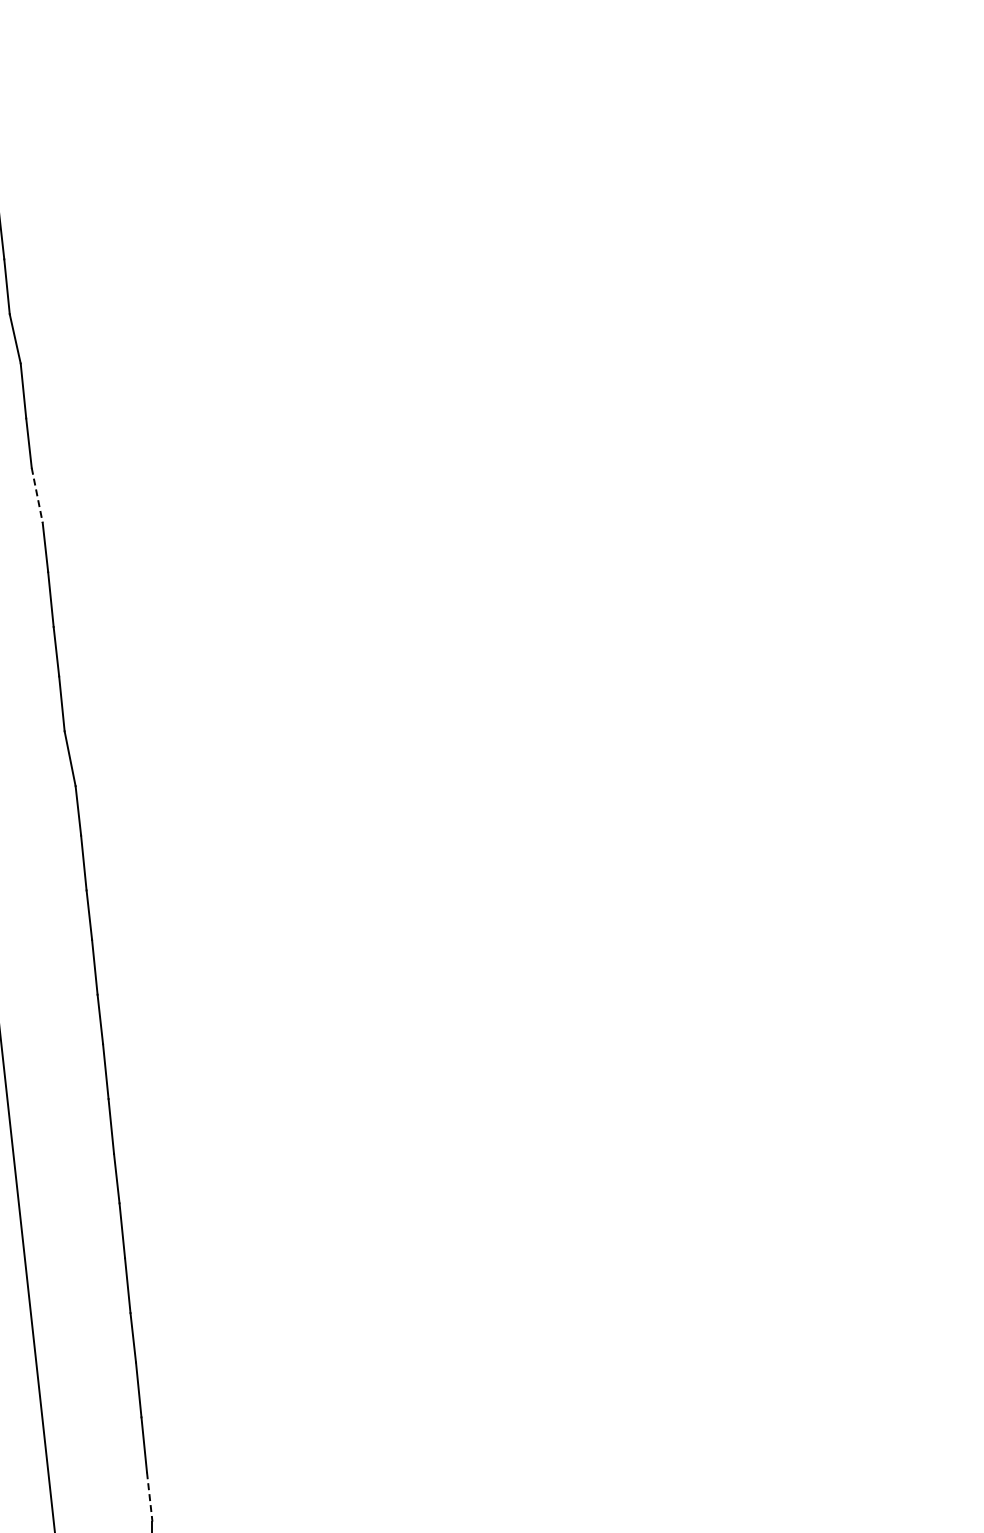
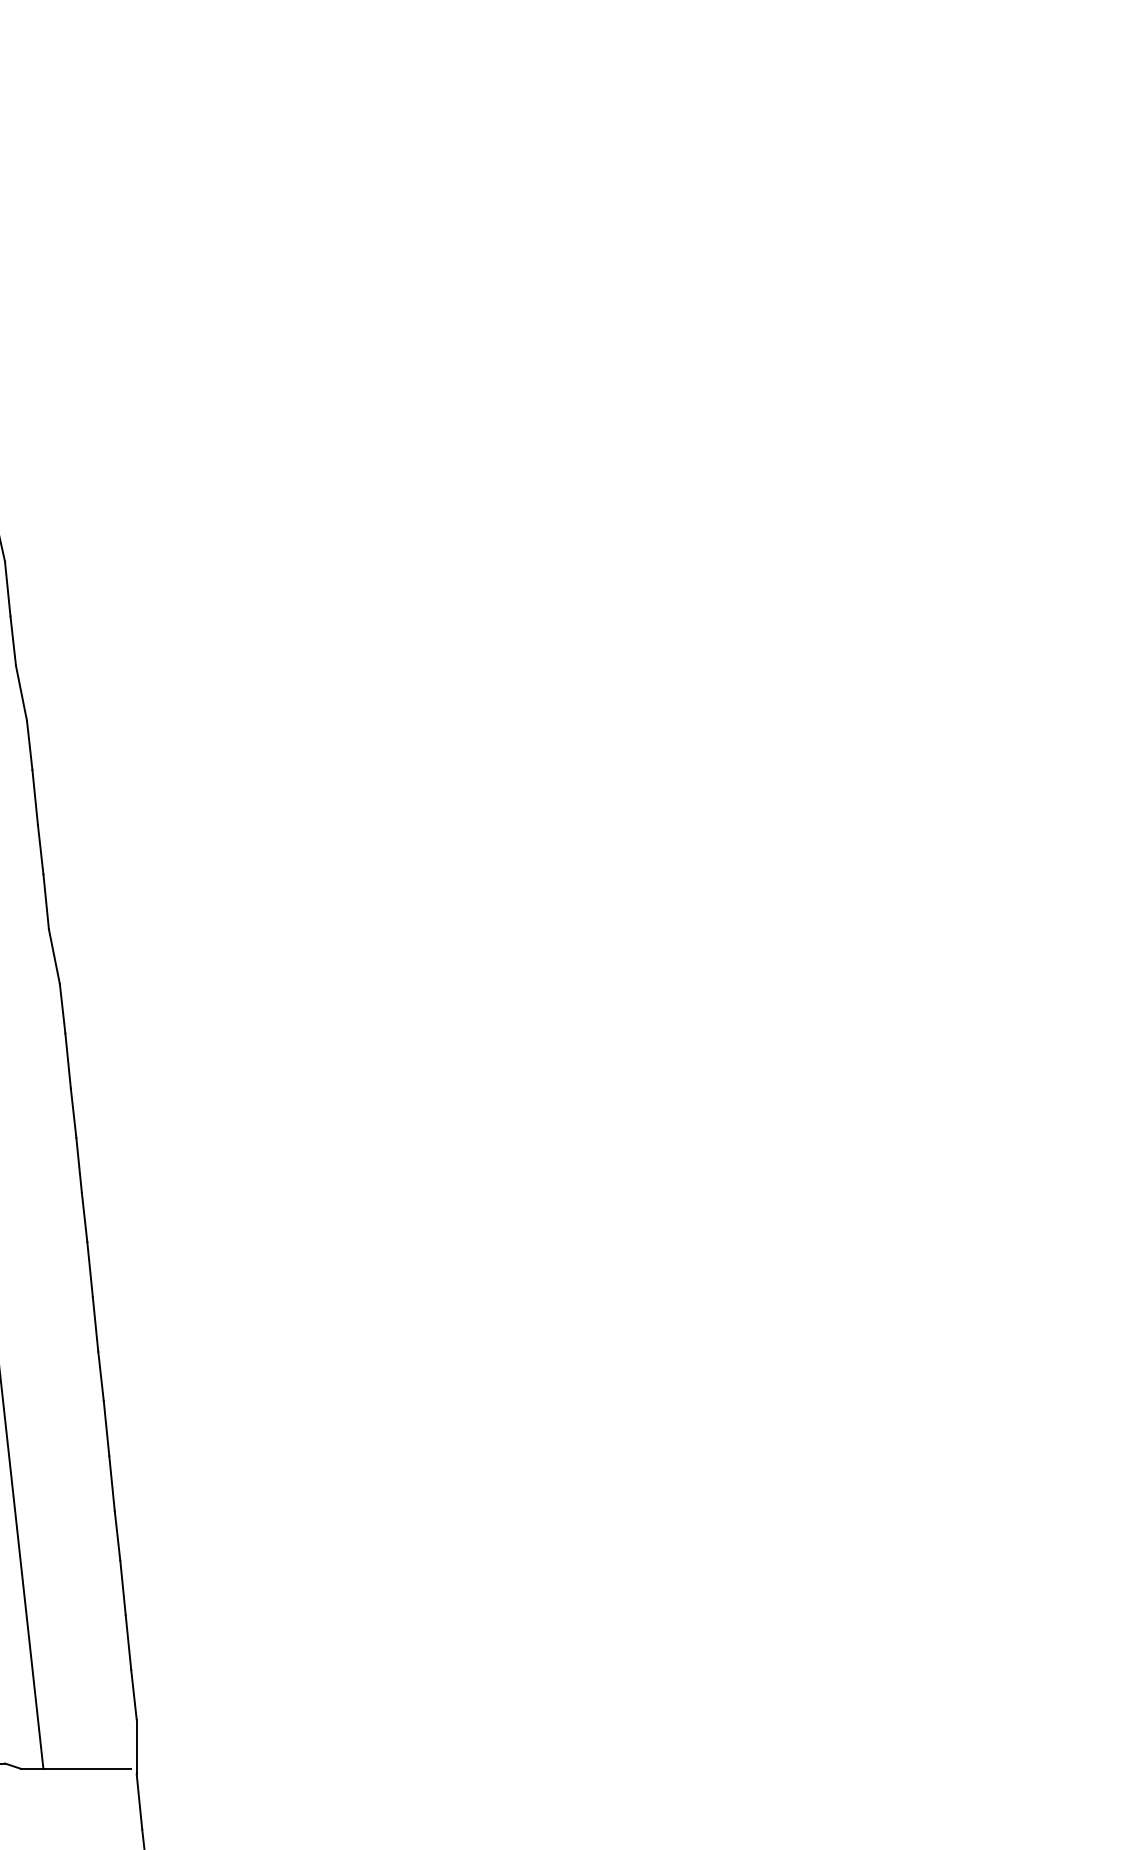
line: (37, 495) -> (21, 693), dashed -> solid
line: (149, 1496) -> (133, 1694), dashed -> solid

